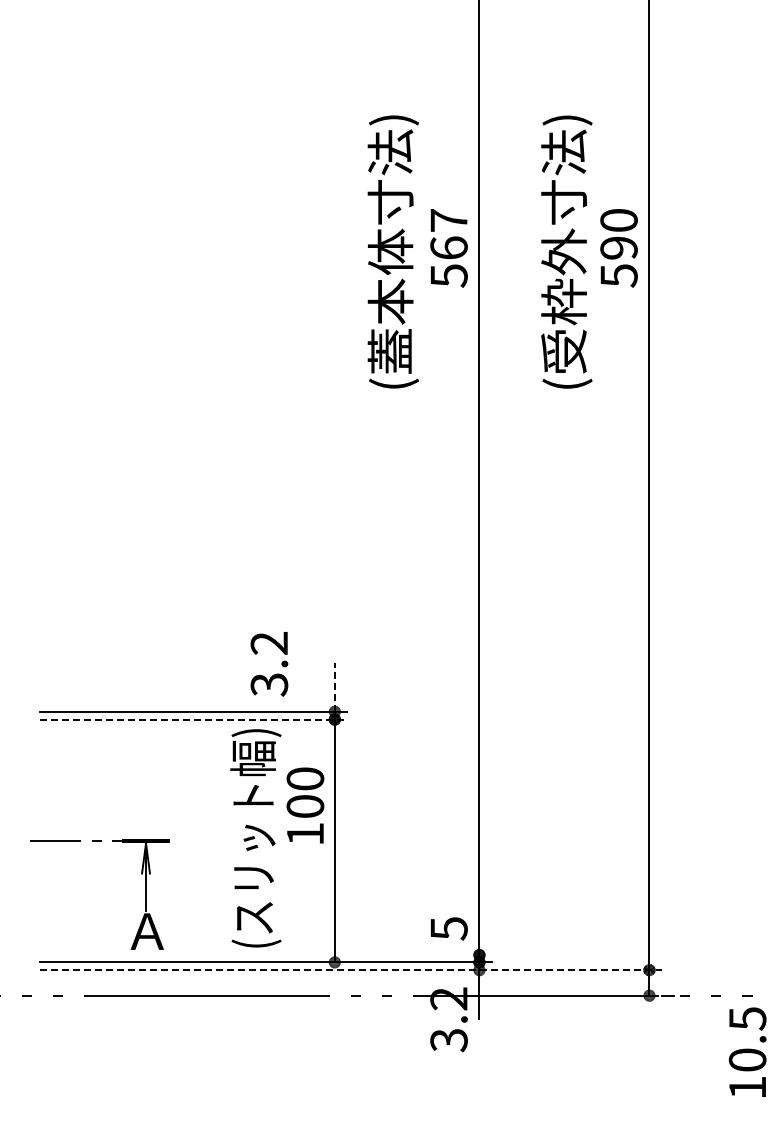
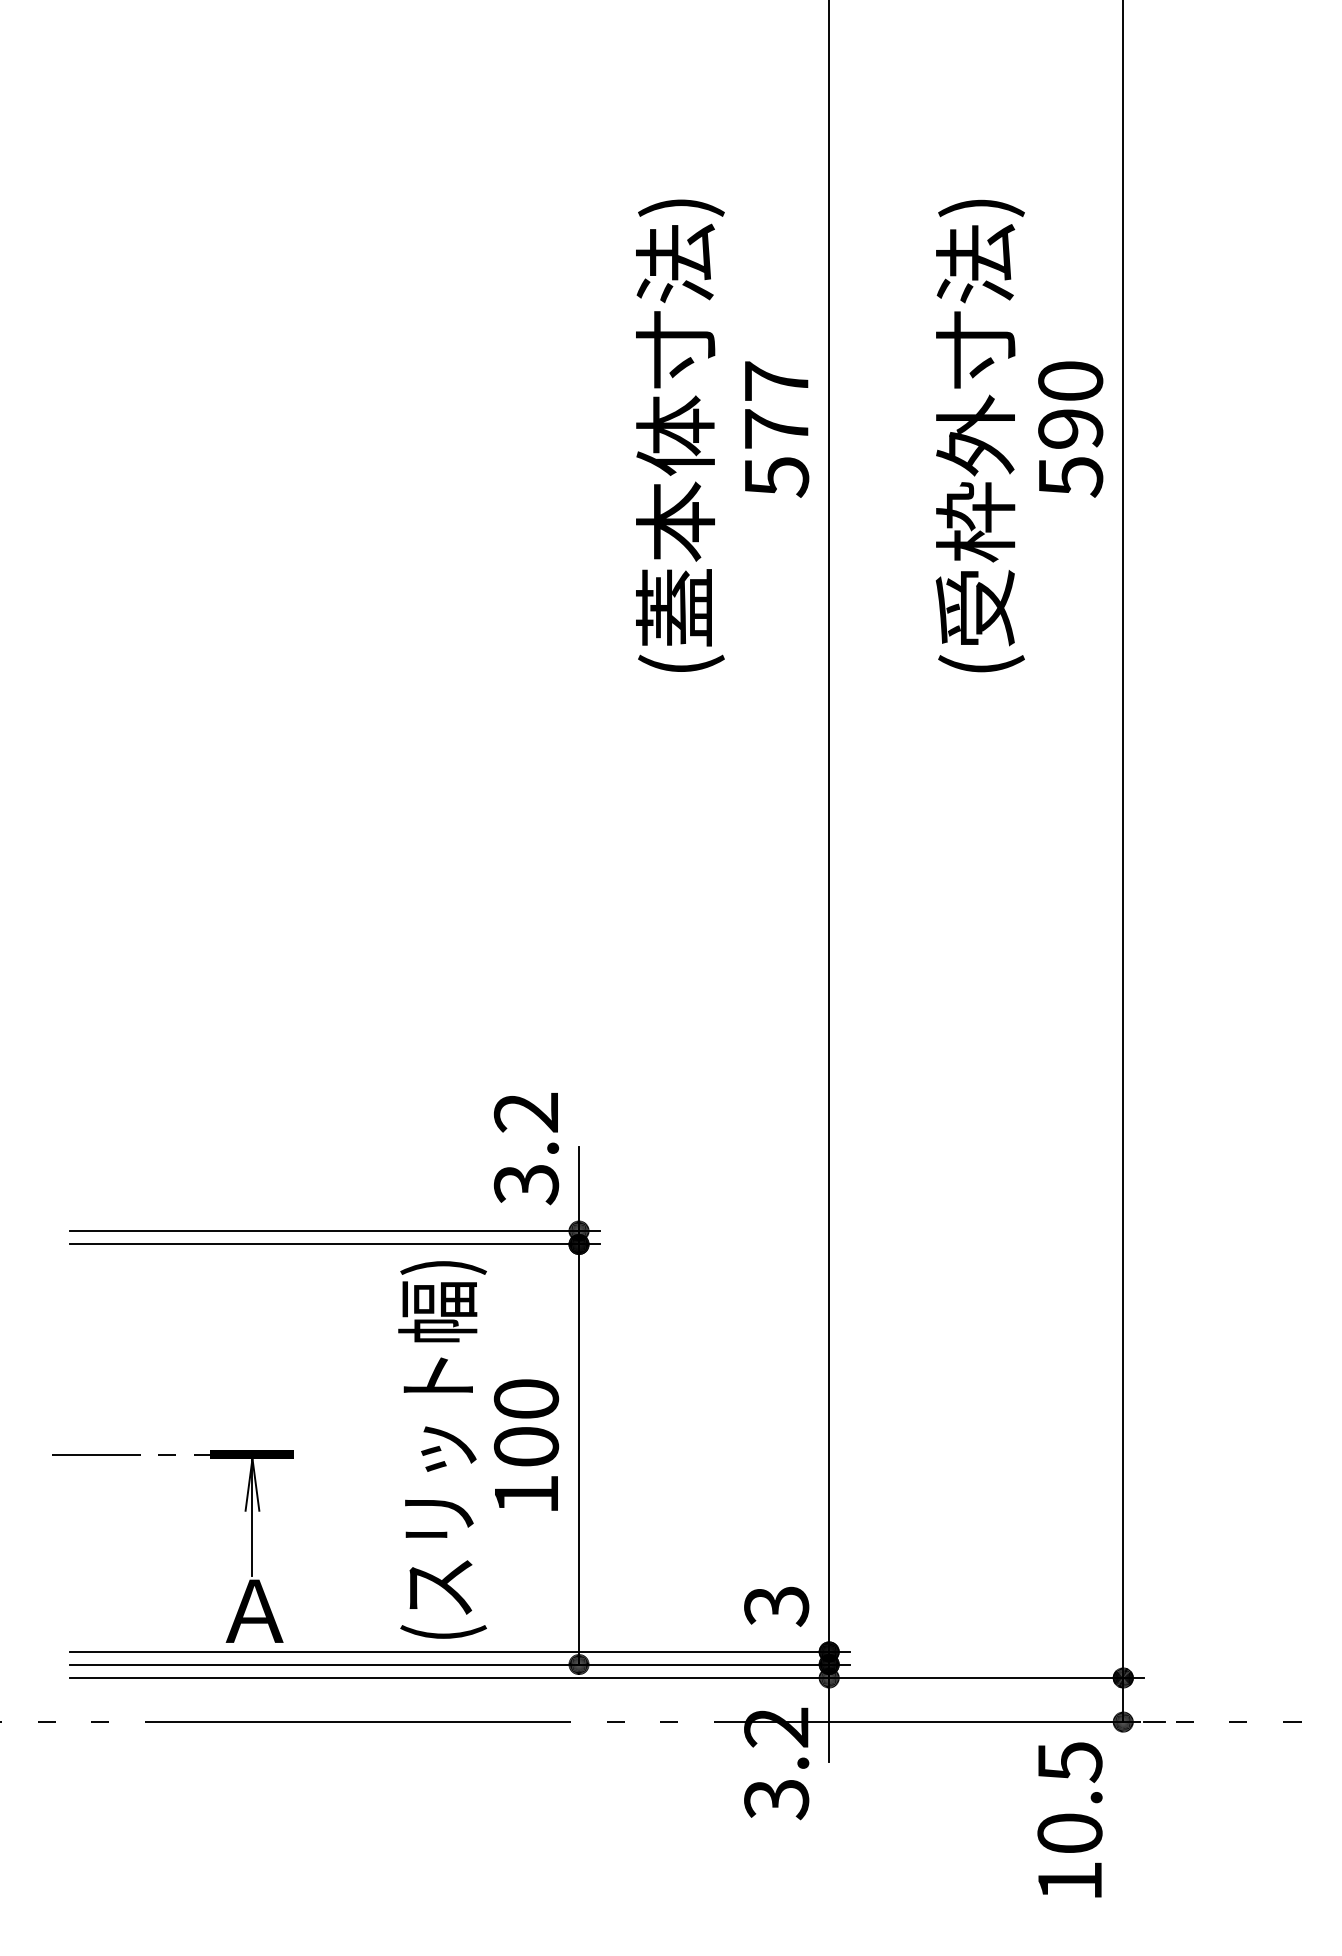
text: (448, 247) -> (775, 427), 567 -> 577
text: (269, 664) -> (526, 1149), moved
line: (334, 687) -> (578, 1189), dashed -> solid
line: (194, 719) -> (336, 1244), dashed -> solid
text: (305, 805) -> (526, 1445), moved
text: (448, 928) -> (775, 1605), 5 -> 3
line: (265, 955) -> (459, 1652), added
line: (350, 970) -> (606, 1678), dashed -> solid
text: (747, 1051) -> (1069, 1818), moved

